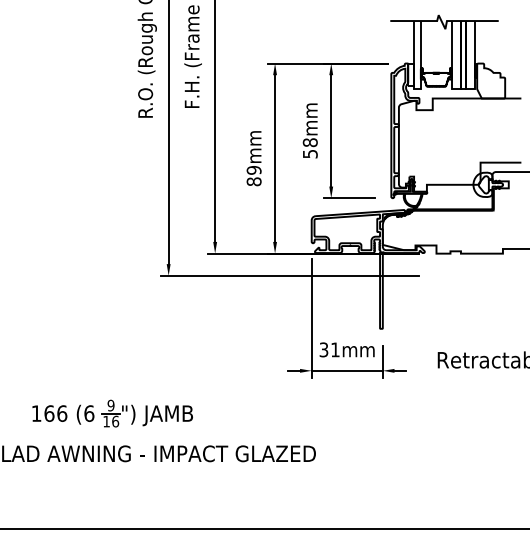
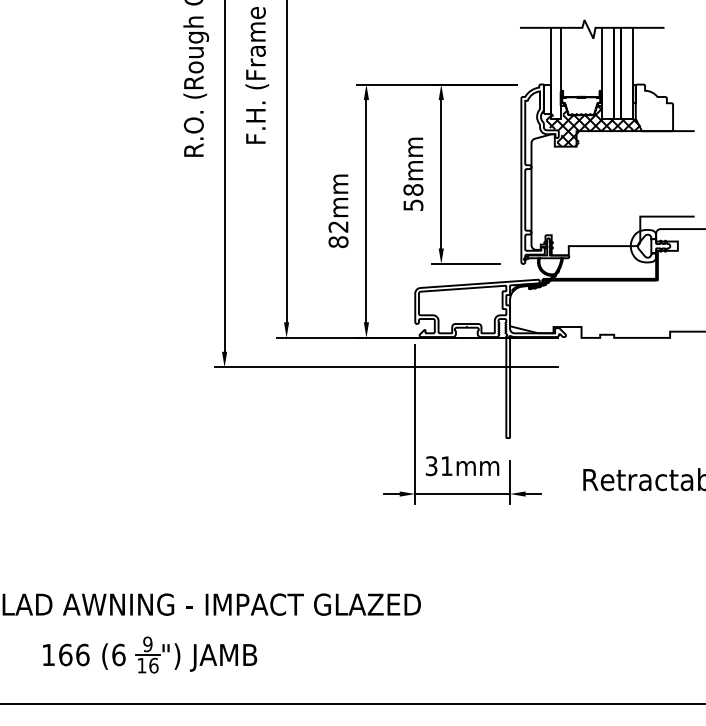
hatch: (445, 93) -> (593, 124), added
text: (253, 170) -> (337, 227), 89mm -> 82mm
part: (112, 413) -> (149, 654), moved

